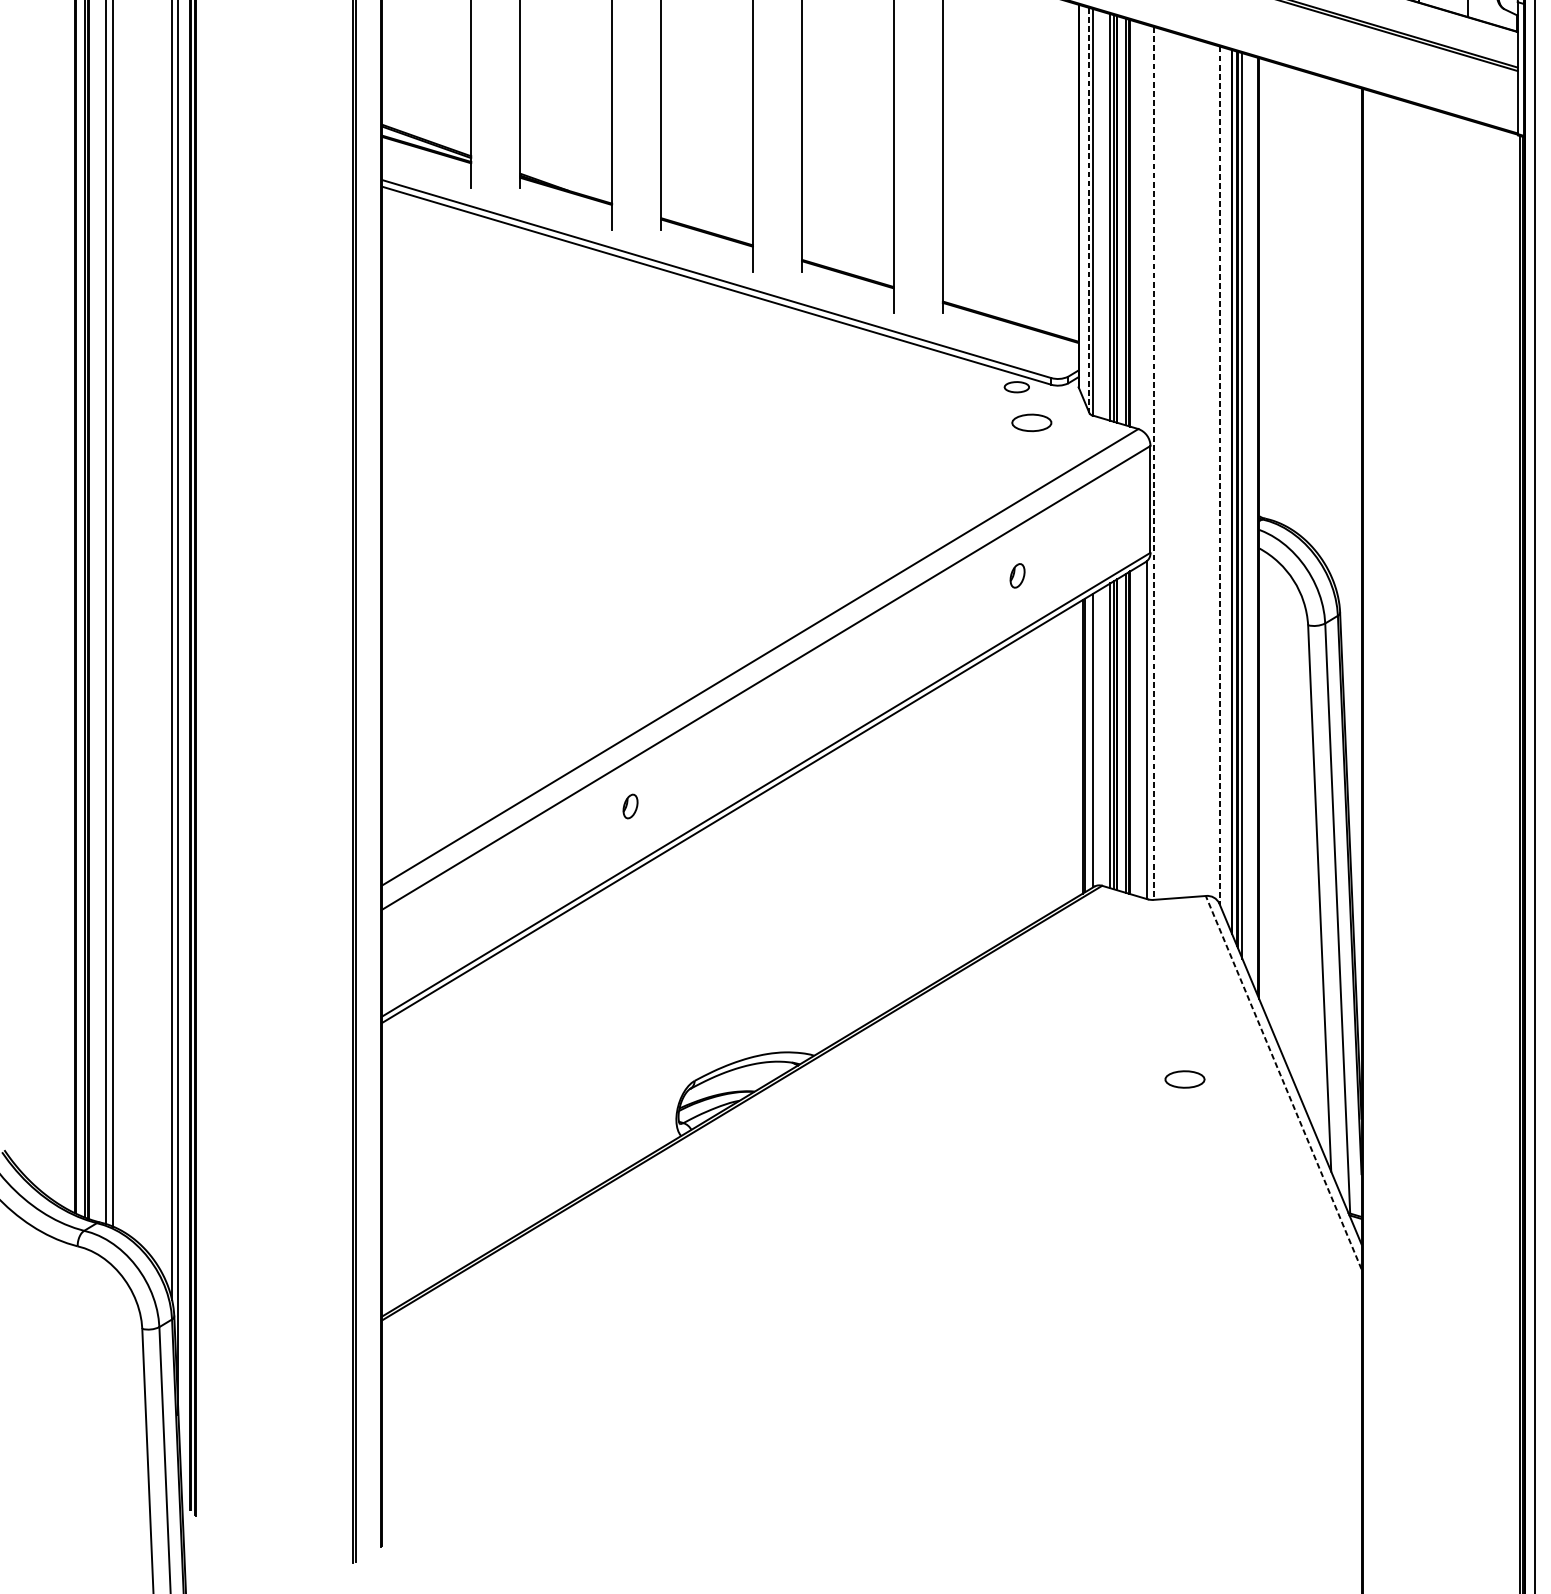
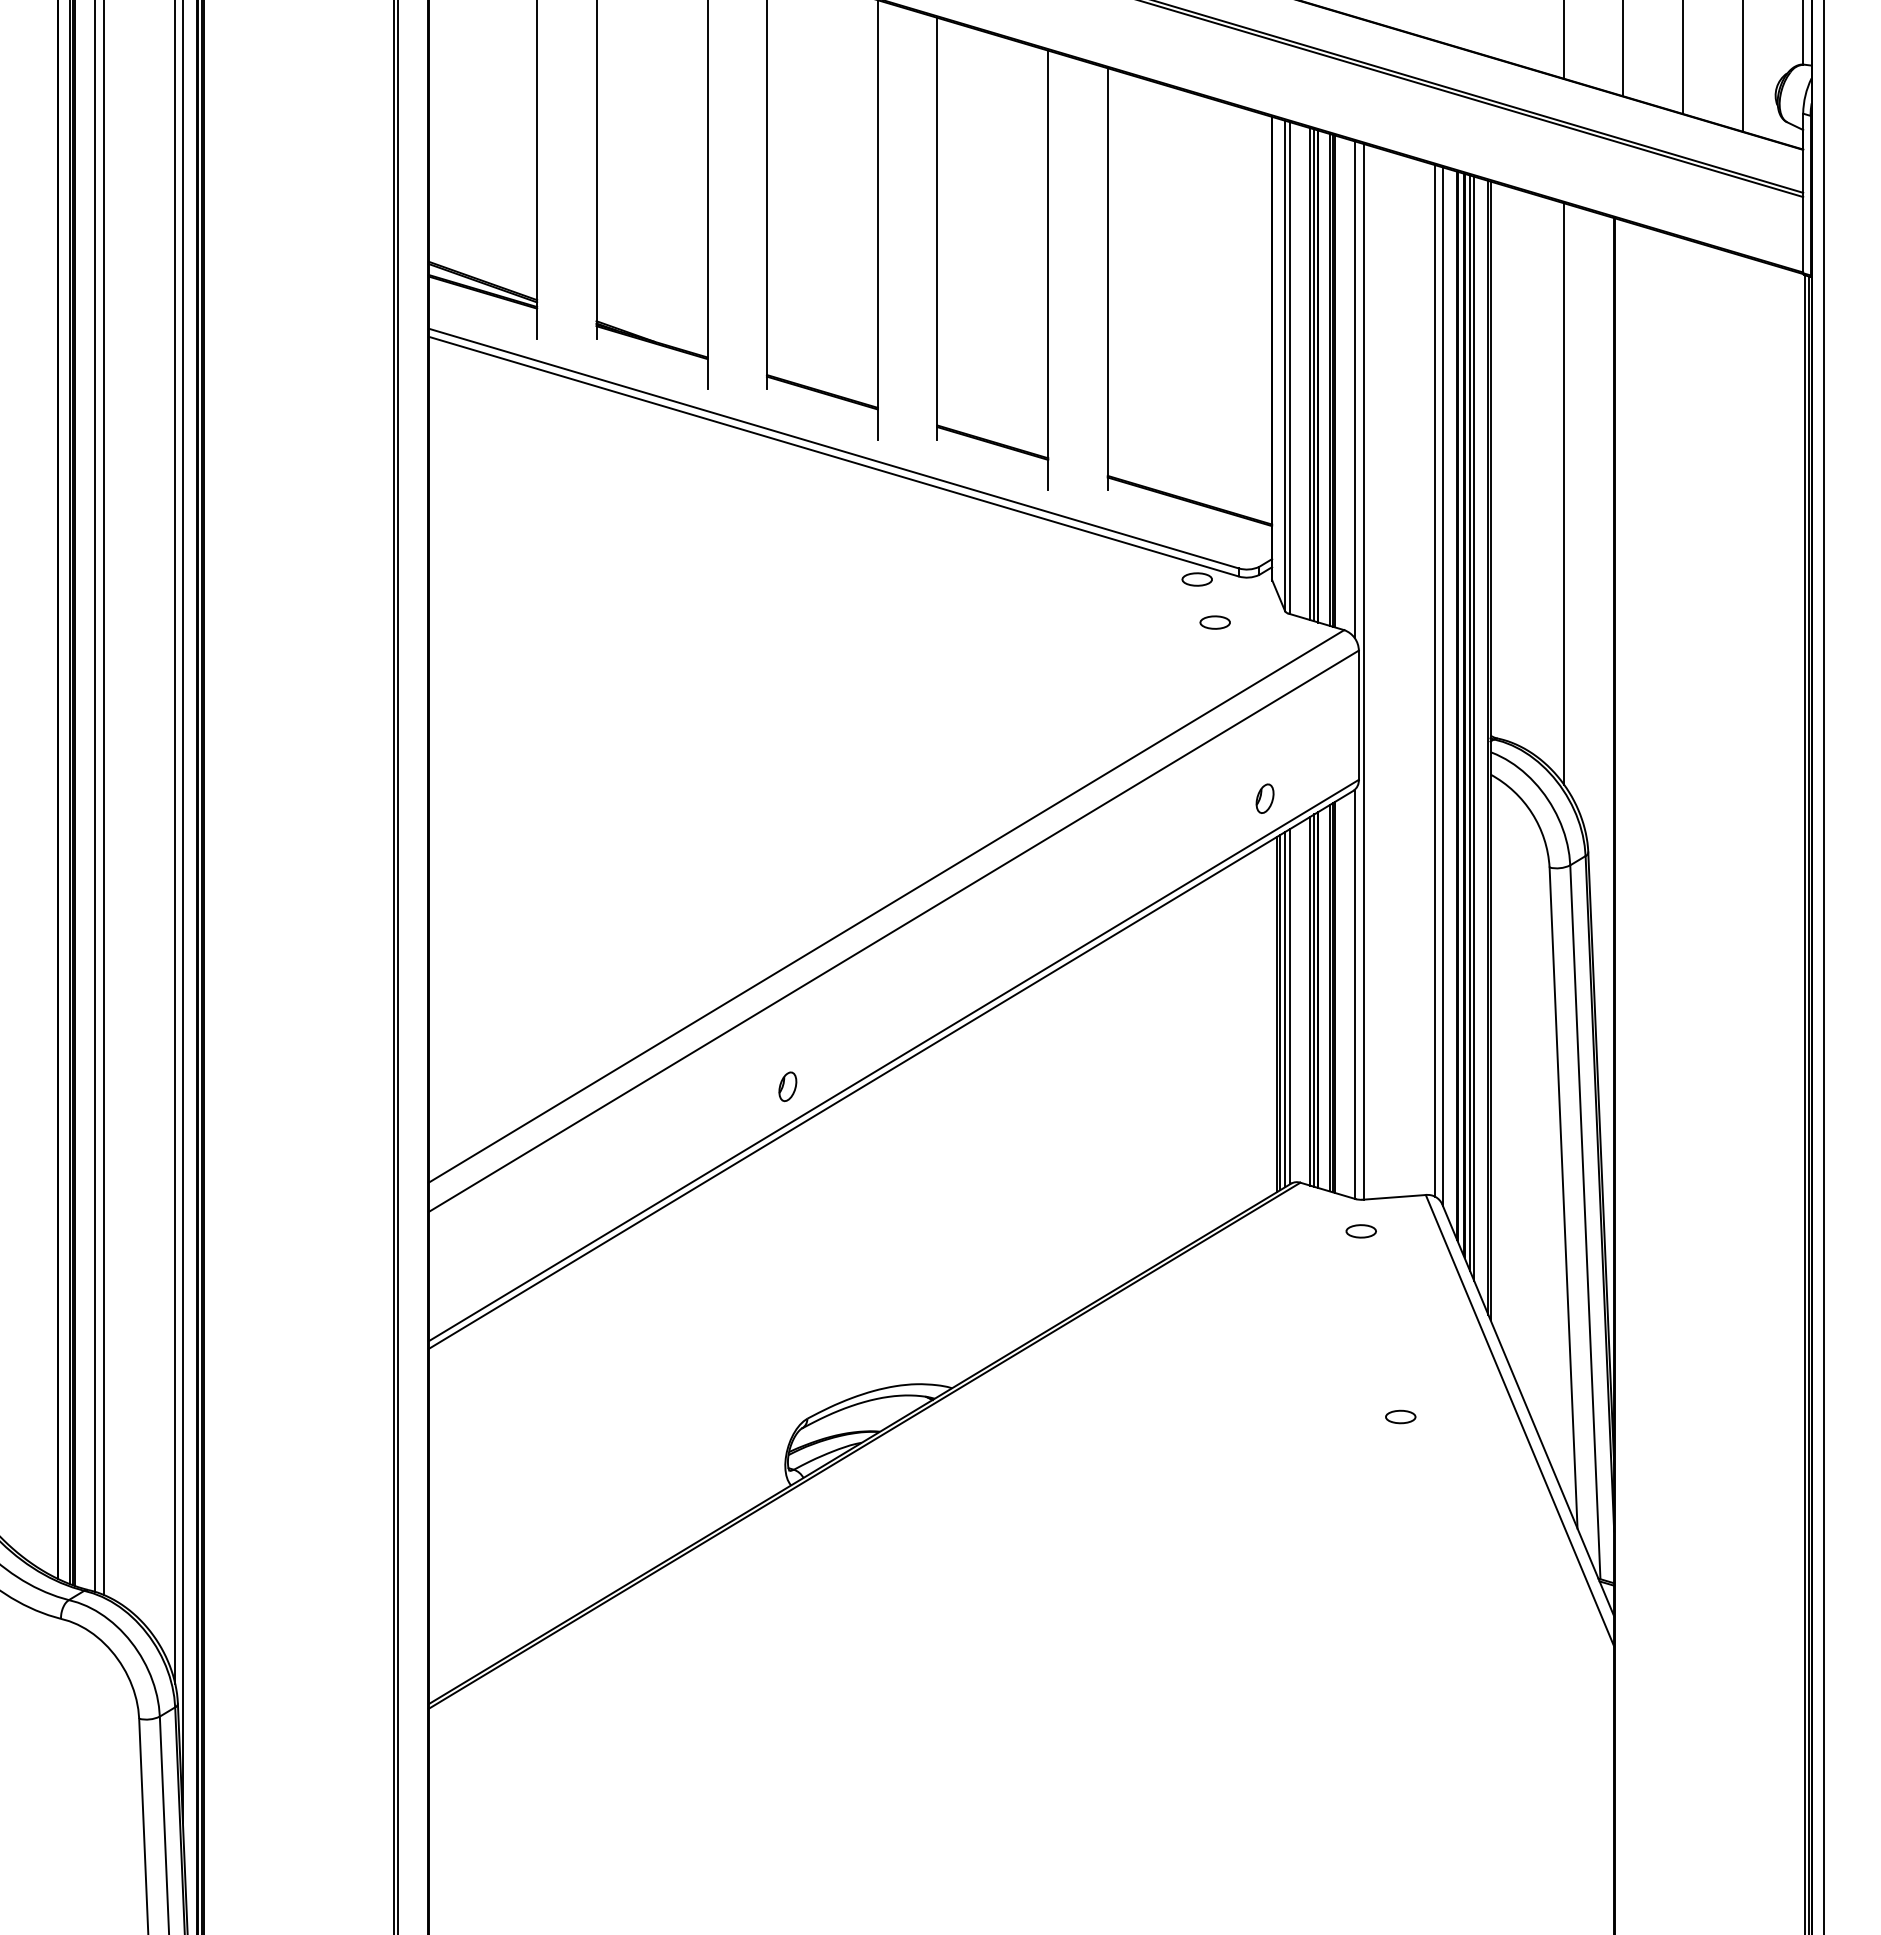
line: (1089, 211) -> (1284, 366), dashed -> solid
line: (1146, 230) -> (1354, 389), added
line: (1320, 316) -> (1564, 493), added
part: (1031, 422) -> (1214, 622), size x0.62
line: (1154, 463) -> (1363, 671), dashed -> solid
line: (1213, 470) -> (1435, 680), added
line: (1219, 476) -> (1442, 687), dashed -> solid
line: (1246, 510) -> (1474, 728), added
part: (1017, 575) -> (1264, 798), moved
line: (1089, 742) -> (1284, 1009), added
part: (630, 806) -> (787, 1086), moved
part: (1151, 926) -> (1360, 1231), added
part: (1184, 1079) -> (1400, 1416), size x0.62
line: (1283, 1082) -> (1519, 1420), dashed -> solid

